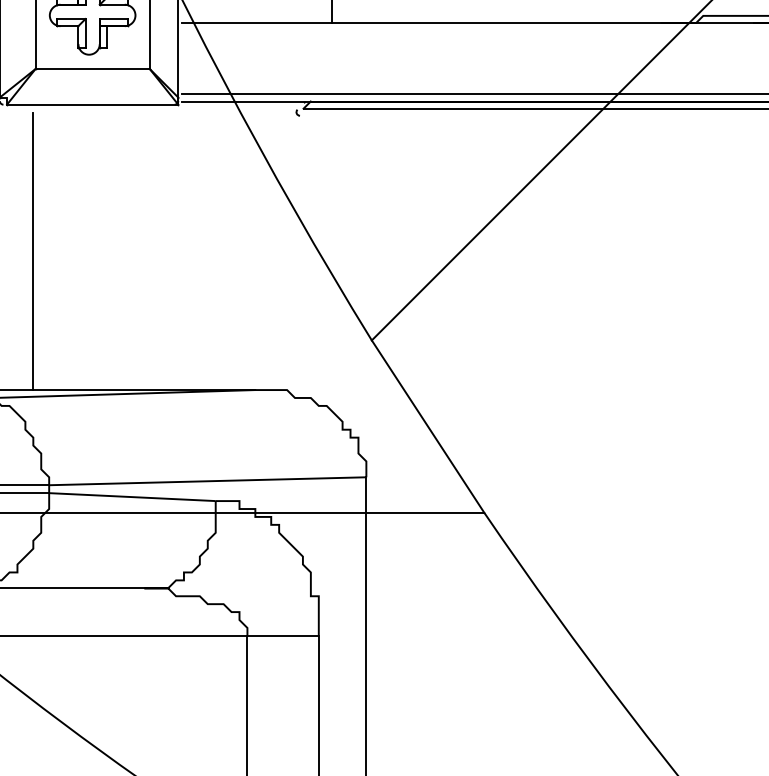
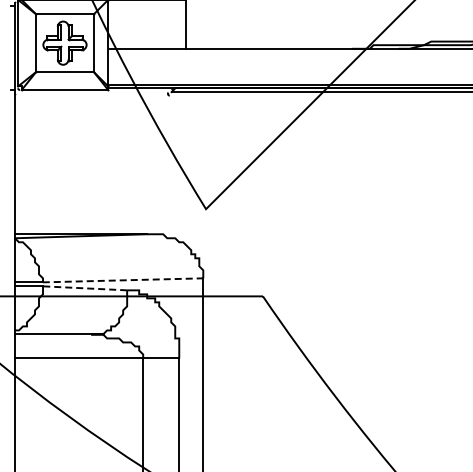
line: (34, 252) -> (35, 164), removed
line: (428, 426) -> (234, 252), removed
line: (117, 483) -> (77, 281), solid -> dashed

